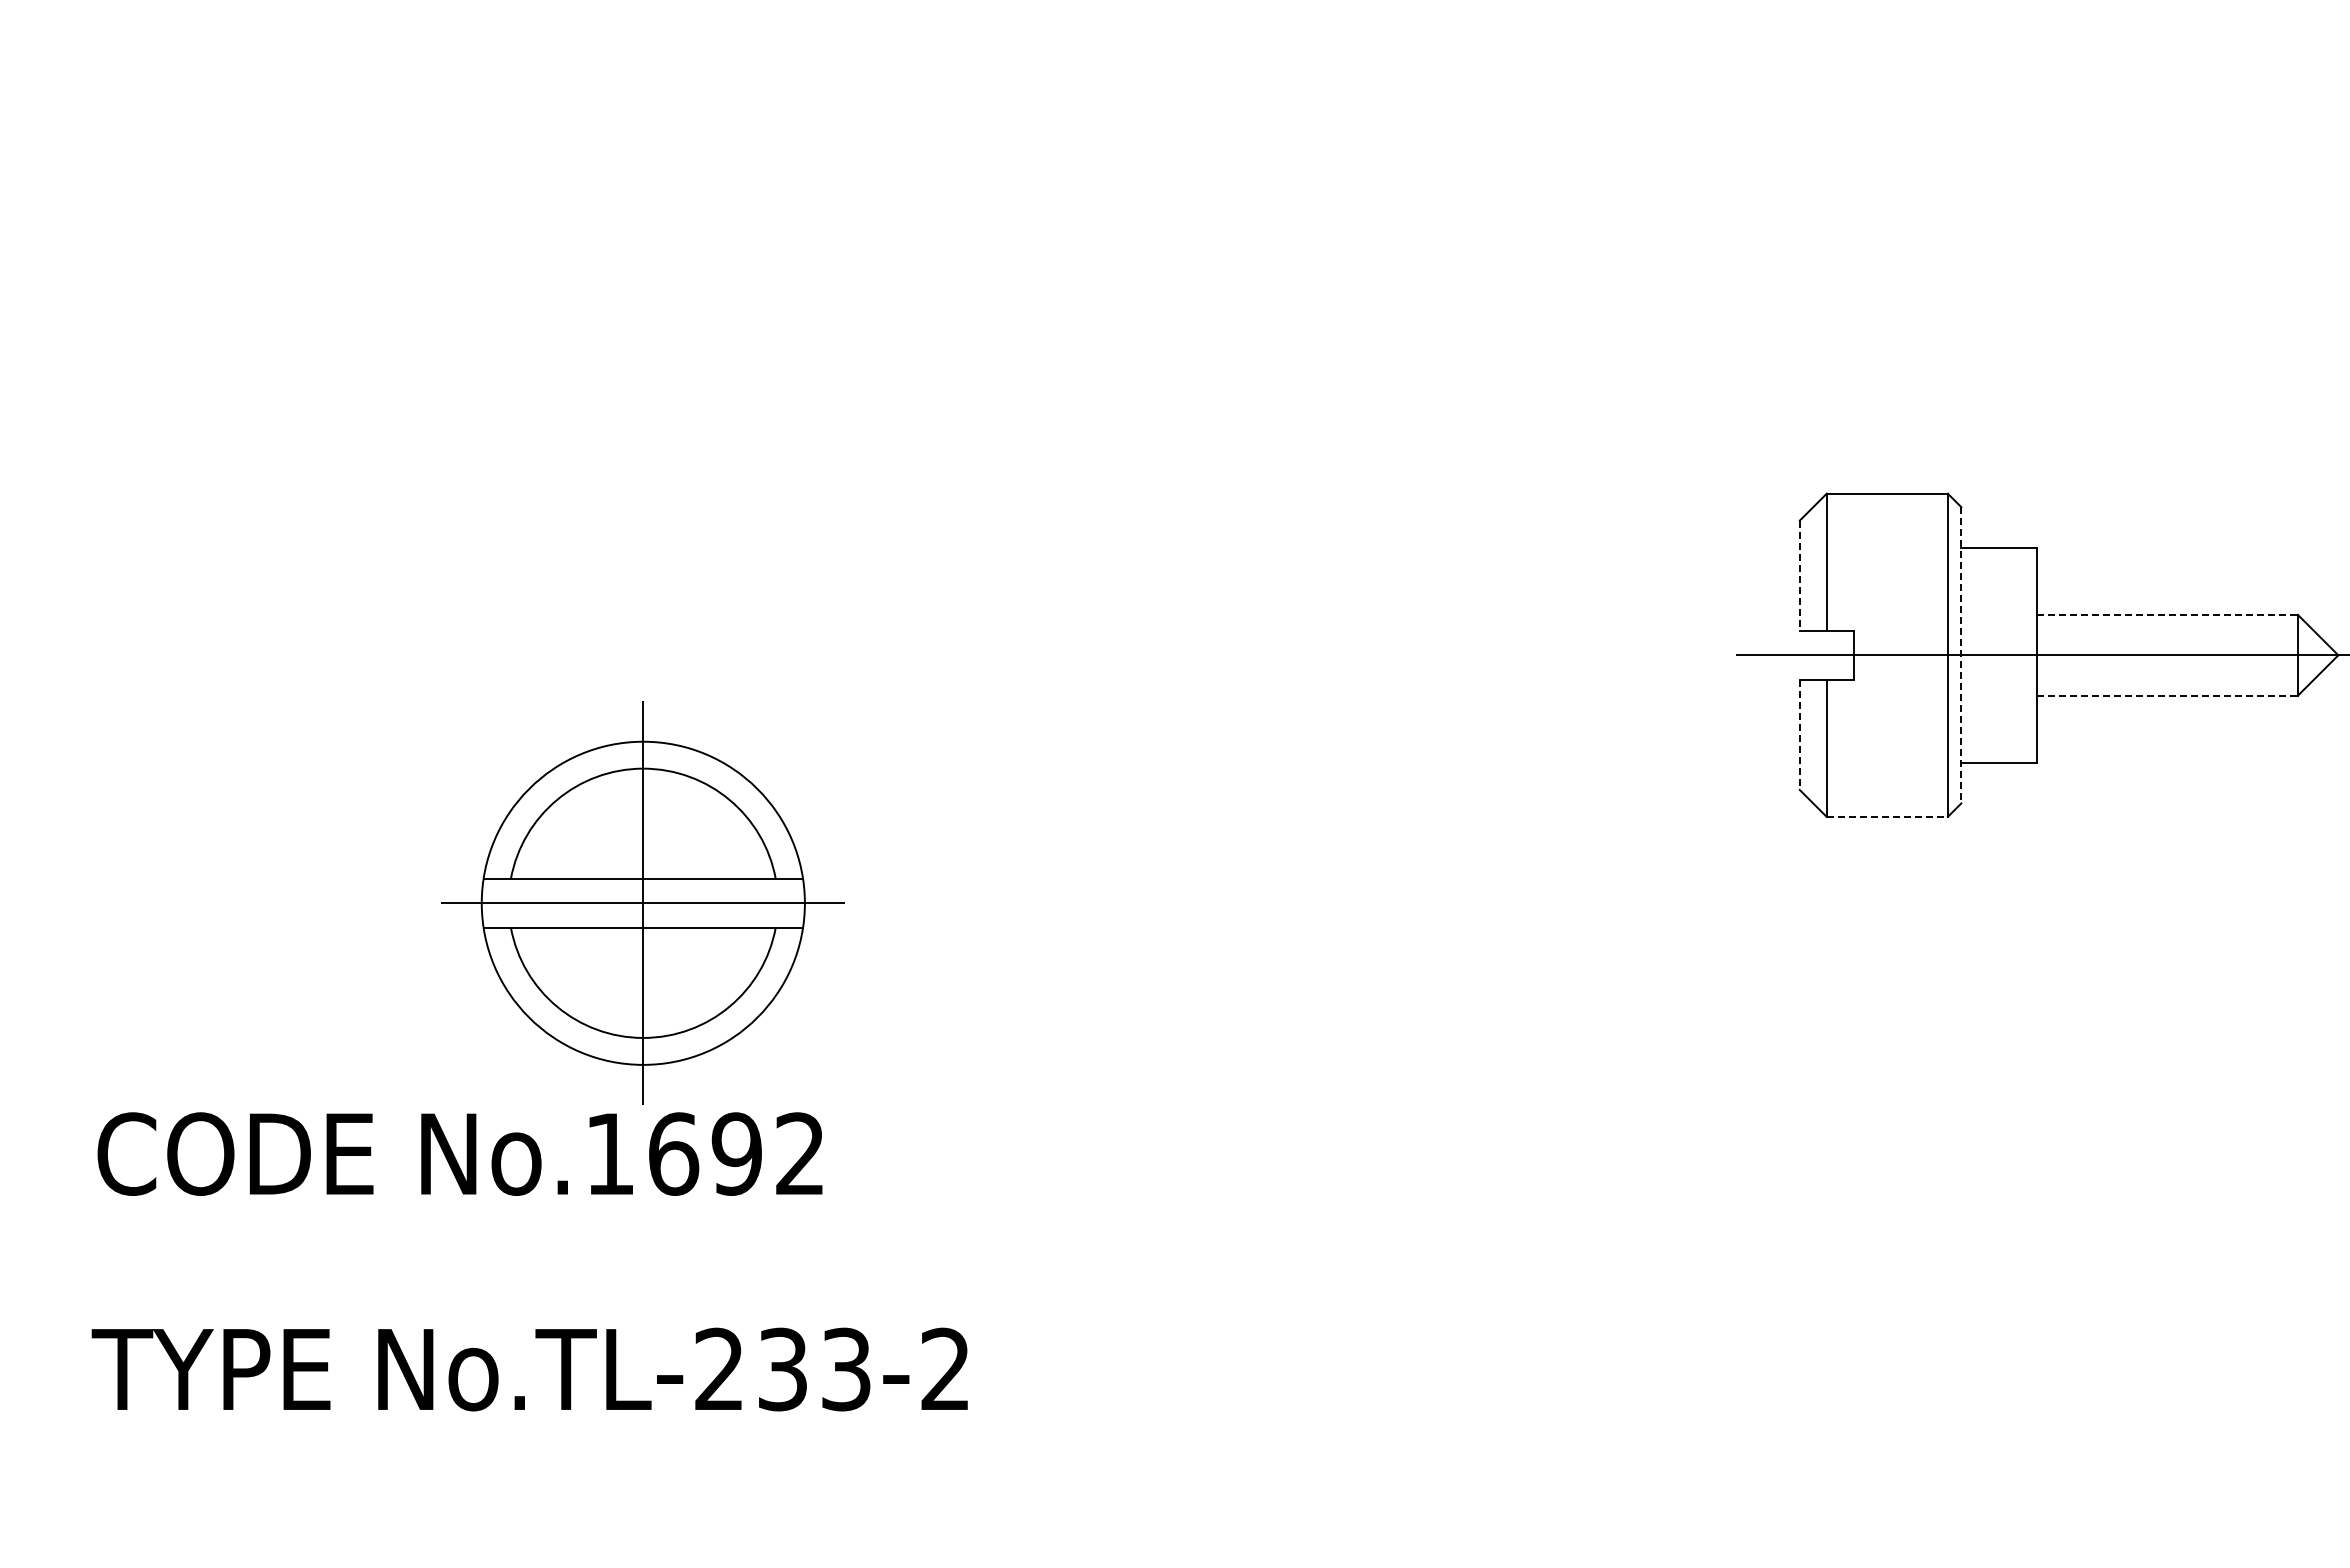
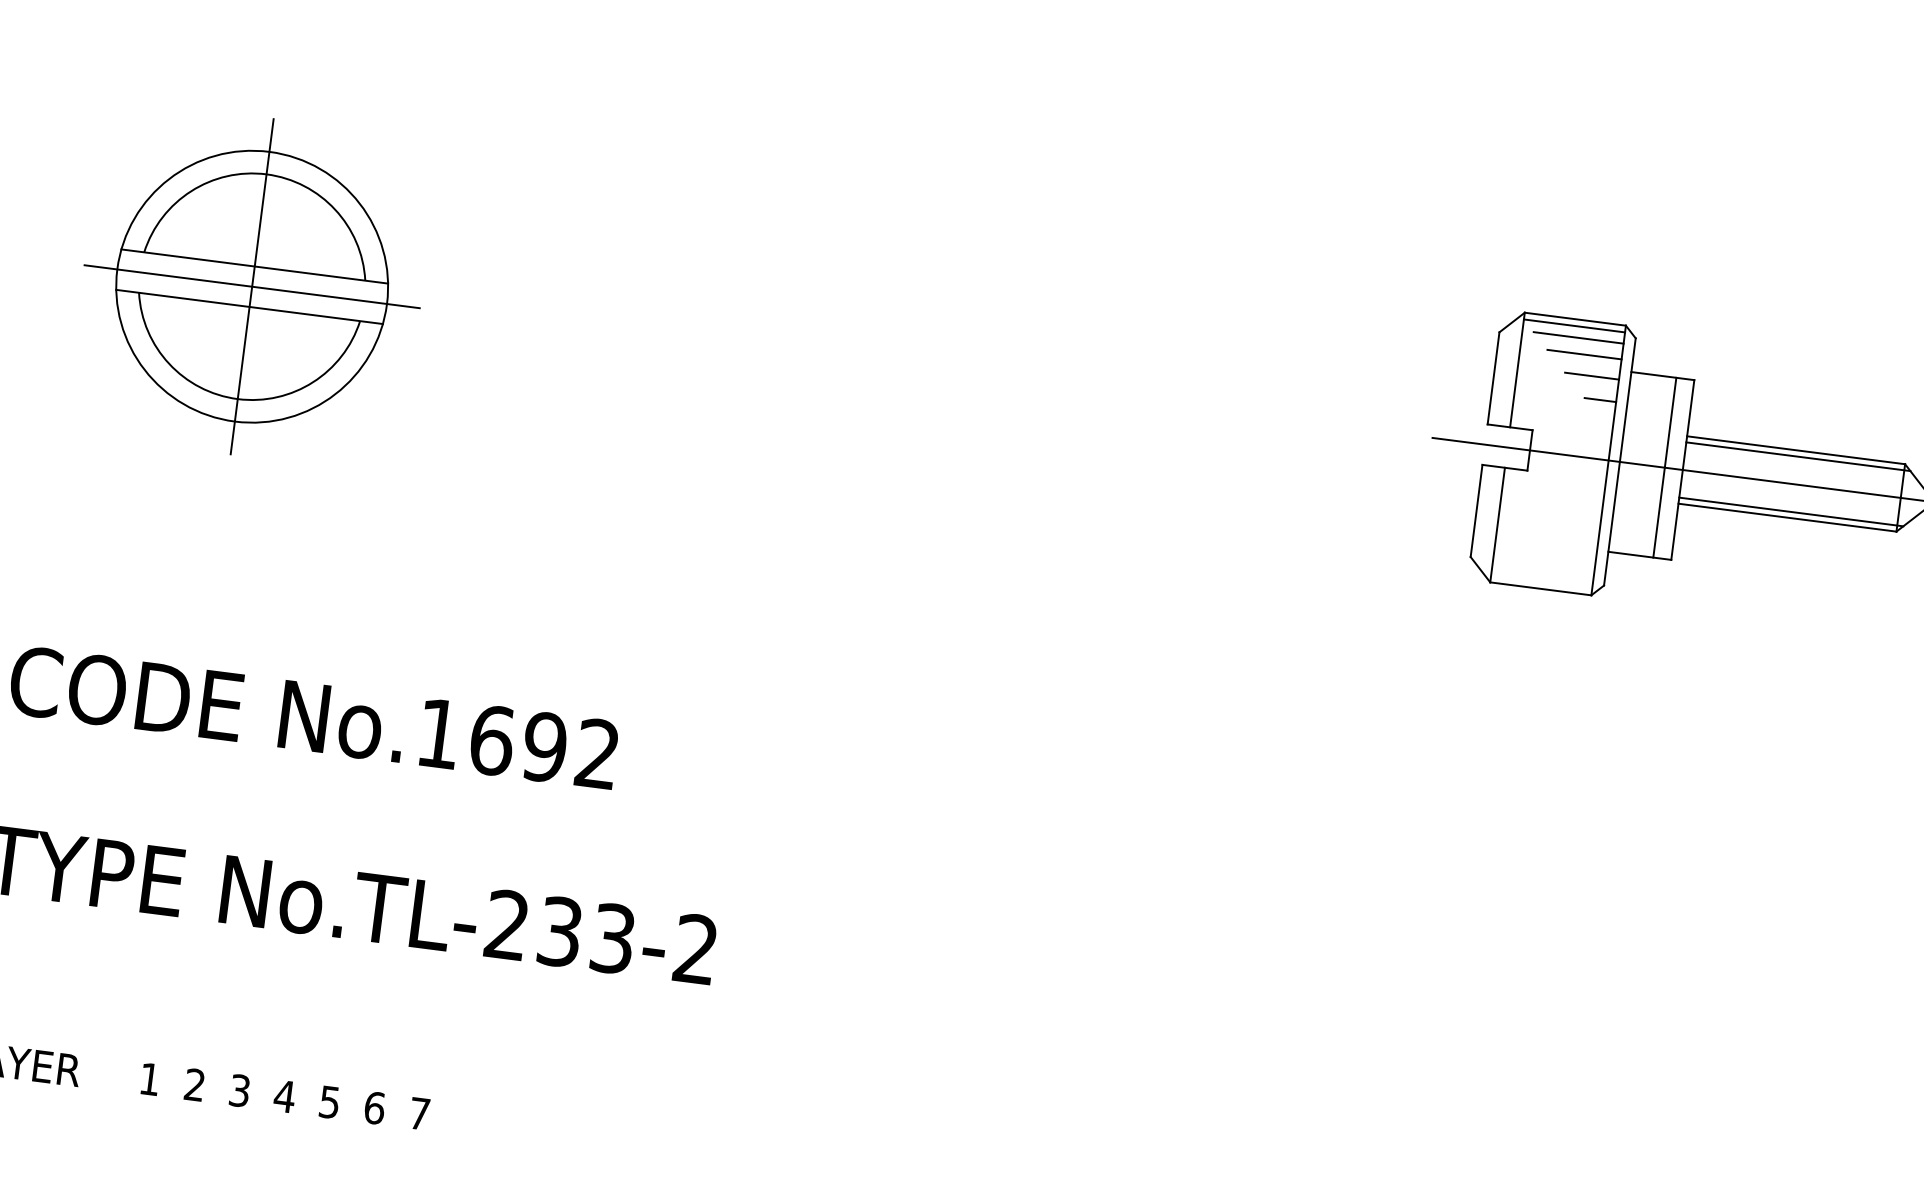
line: (1886, 501) -> (1573, 325), added
line: (1893, 515) -> (1578, 338), added
line: (1903, 534) -> (1584, 354), added
line: (1915, 558) -> (1591, 376), added
line: (1799, 576) -> (1493, 378), dashed -> solid
line: (1928, 585) -> (1599, 400), added
line: (2167, 614) -> (1796, 449), dashed -> solid
line: (2170, 622) -> (1797, 456), added
line: (1961, 655) -> (1620, 462), dashed -> solid
line: (2015, 655) -> (1665, 467), added
line: (2170, 688) -> (1790, 512), added
line: (2167, 695) -> (1787, 517), dashed -> solid
line: (1799, 735) -> (1476, 511), dashed -> solid
line: (1887, 816) -> (1541, 588), dashed -> solid
part: (642, 902) -> (251, 285), moved

